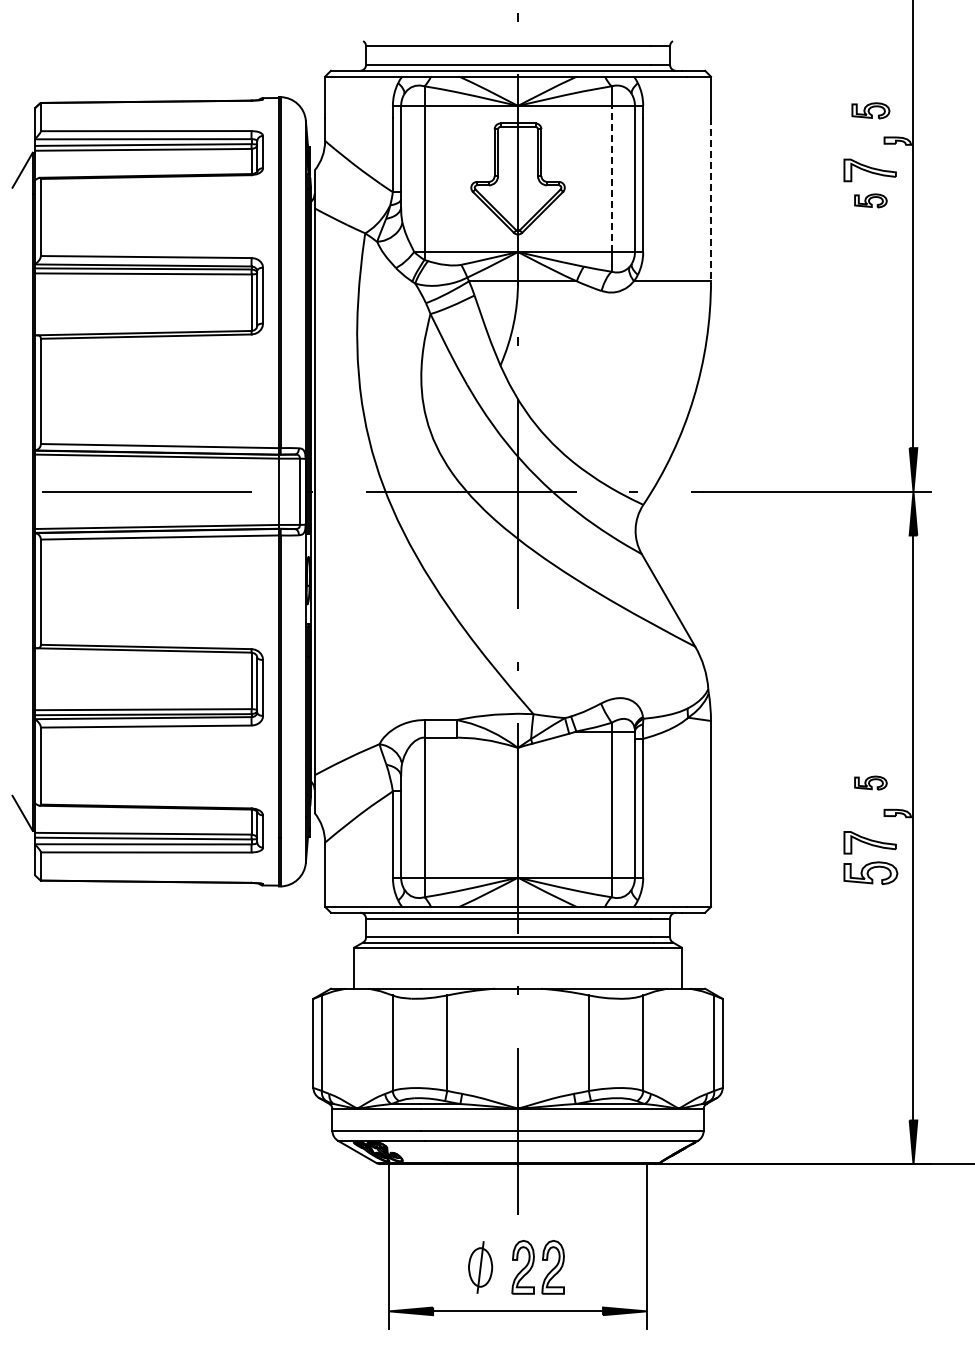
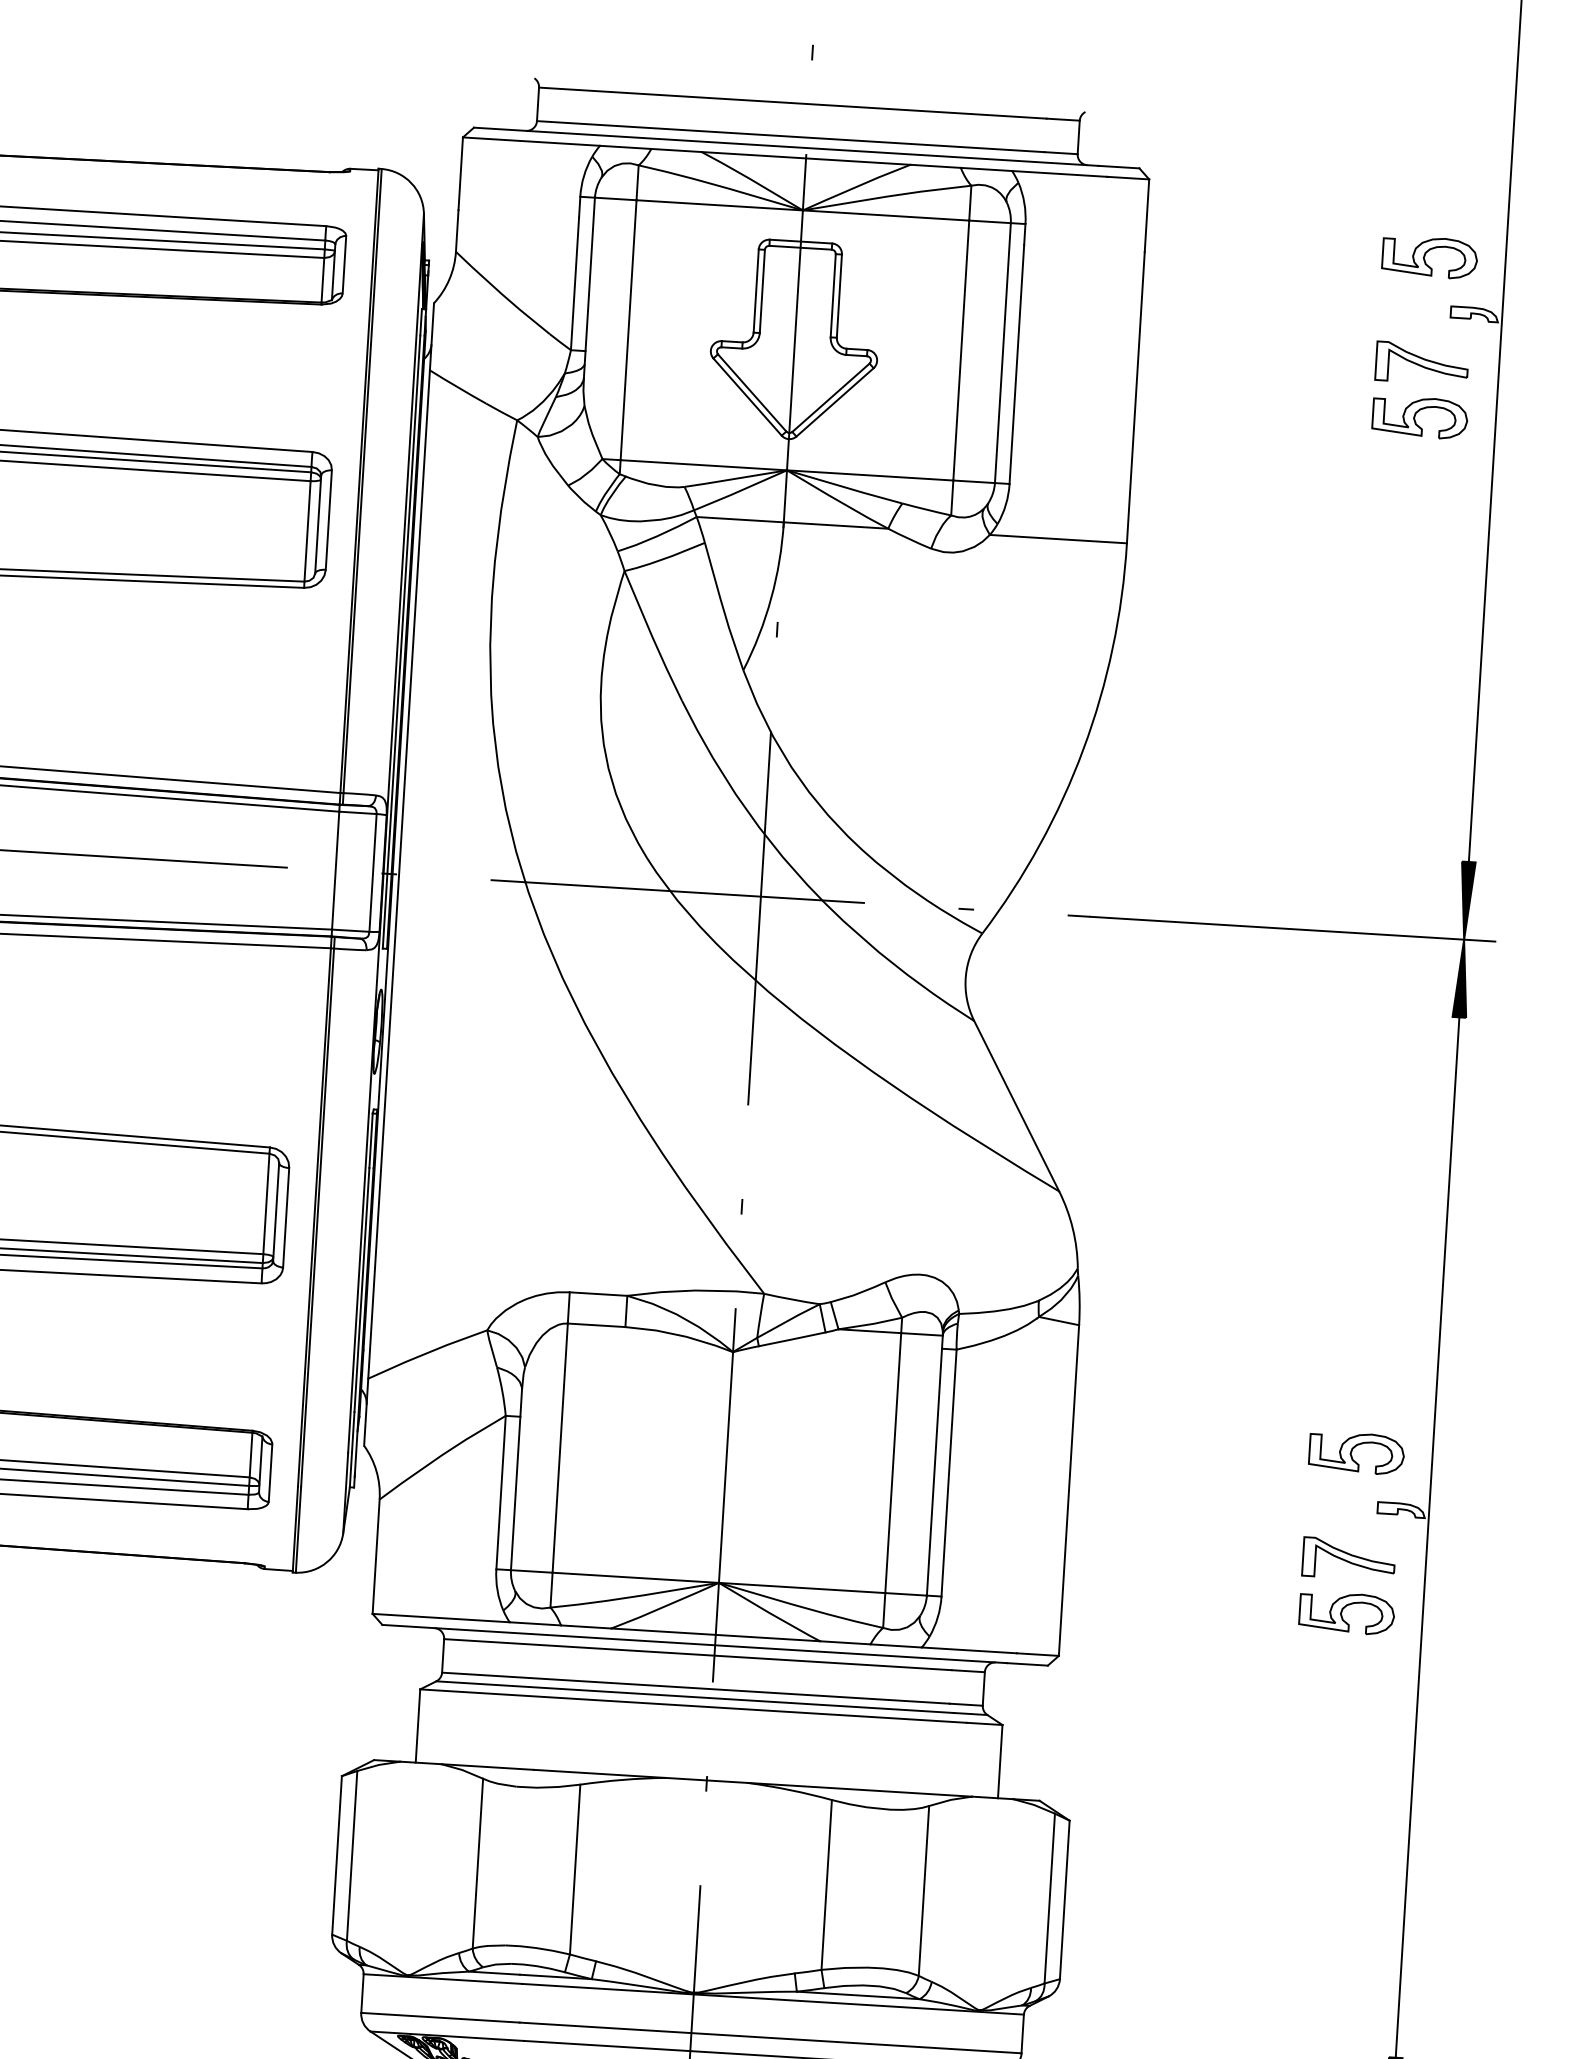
part: (870, 110) -> (1429, 256), size x1.43
line: (611, 178) -> (961, 349), dashed -> solid
line: (710, 199) -> (1134, 397), dashed -> solid
part: (870, 200) -> (1419, 416), size x1.67
part: (870, 782) -> (1356, 1451), size x1.67

